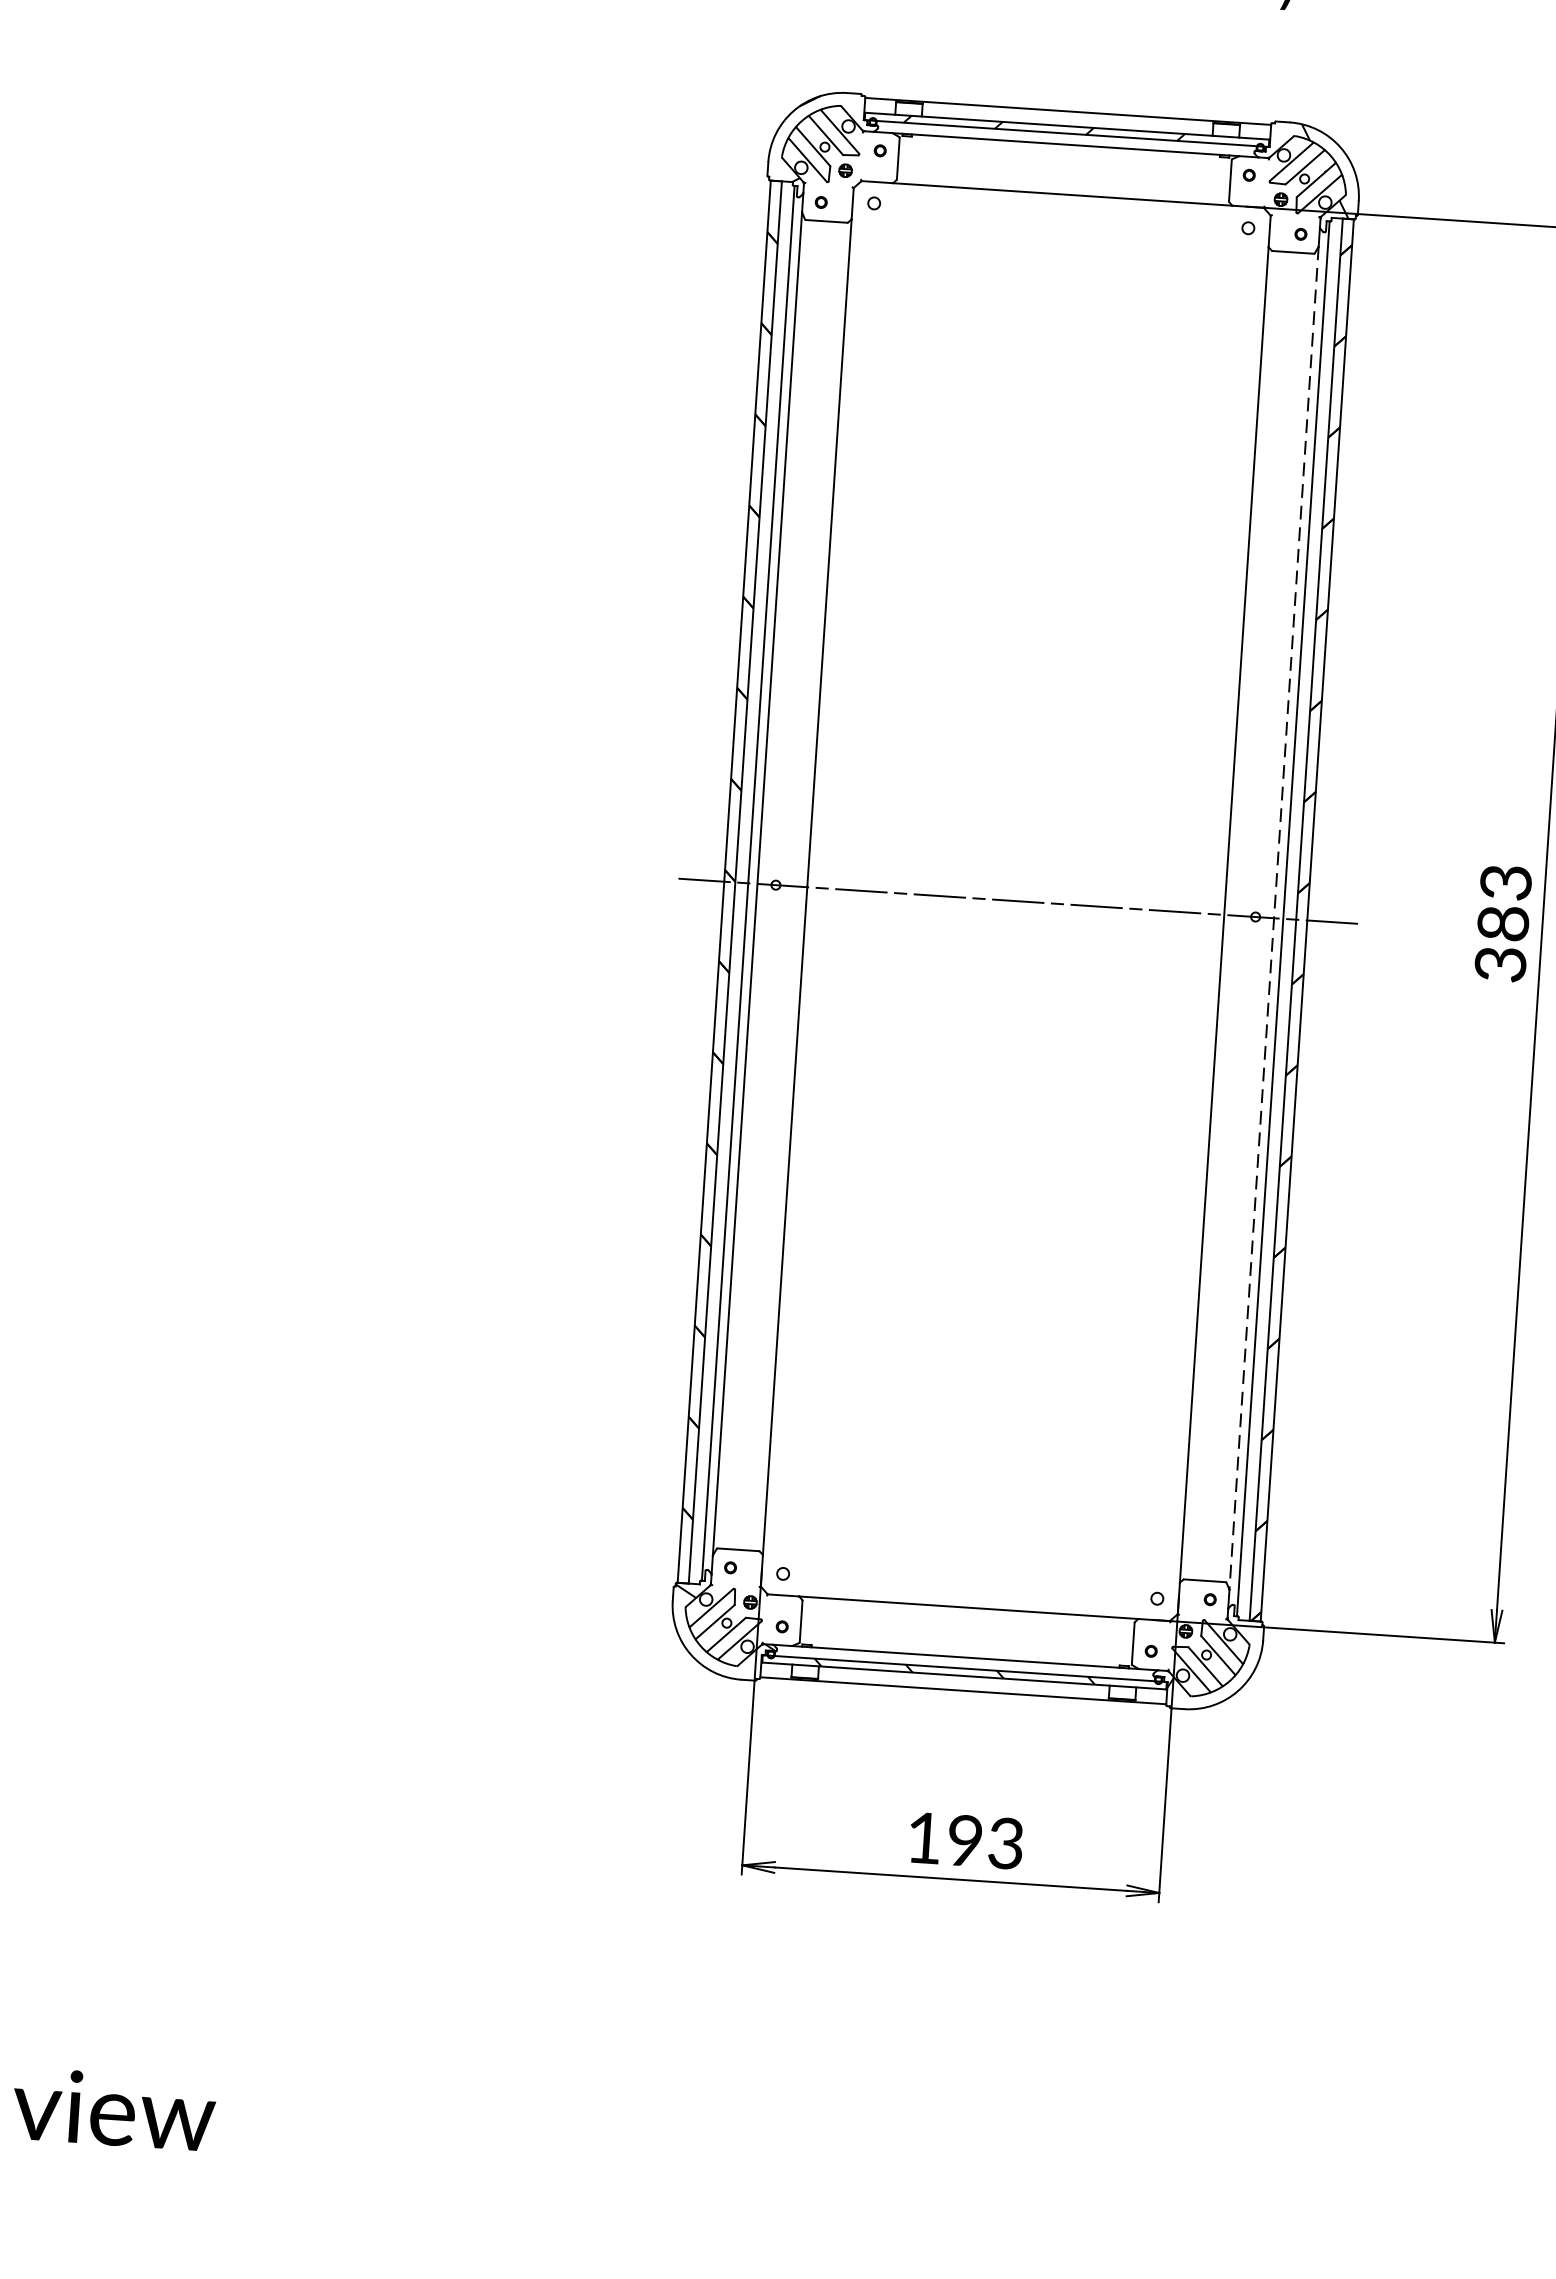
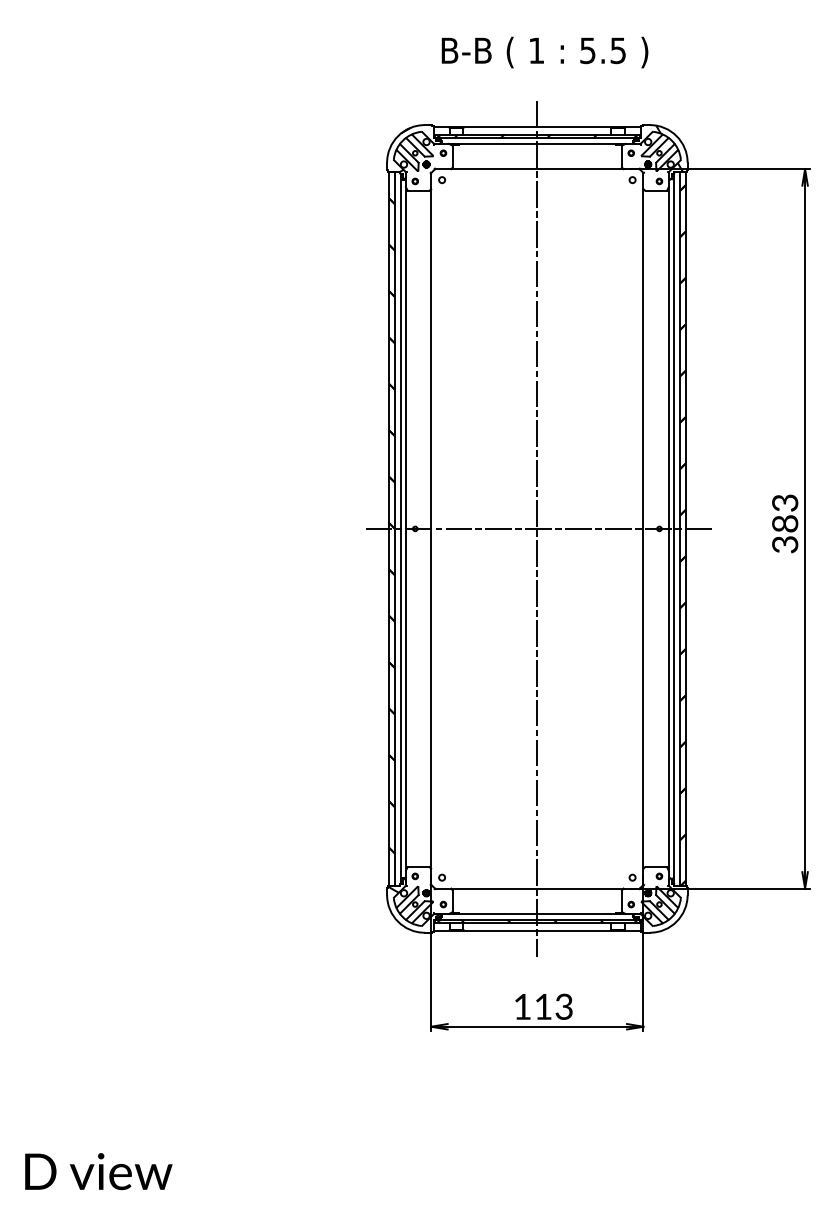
line: (1016, 900) -> (537, 528), added
line: (1273, 917) -> (668, 528), dashed -> solid
text: (965, 1840) -> (543, 1006), 193 -> 113

